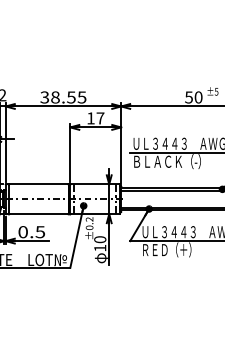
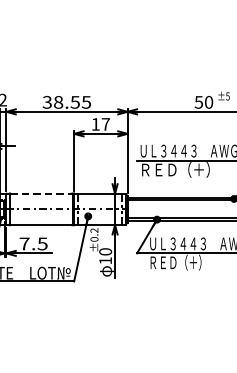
text: (167, 161) -> (176, 169), ＢＬＡＣＫ（-） -> ＲＥＤ（＋）
line: (39, 184) -> (41, 193), solid -> dashed
text: (22, 232) -> (23, 244), 0.5 -> 7.5

